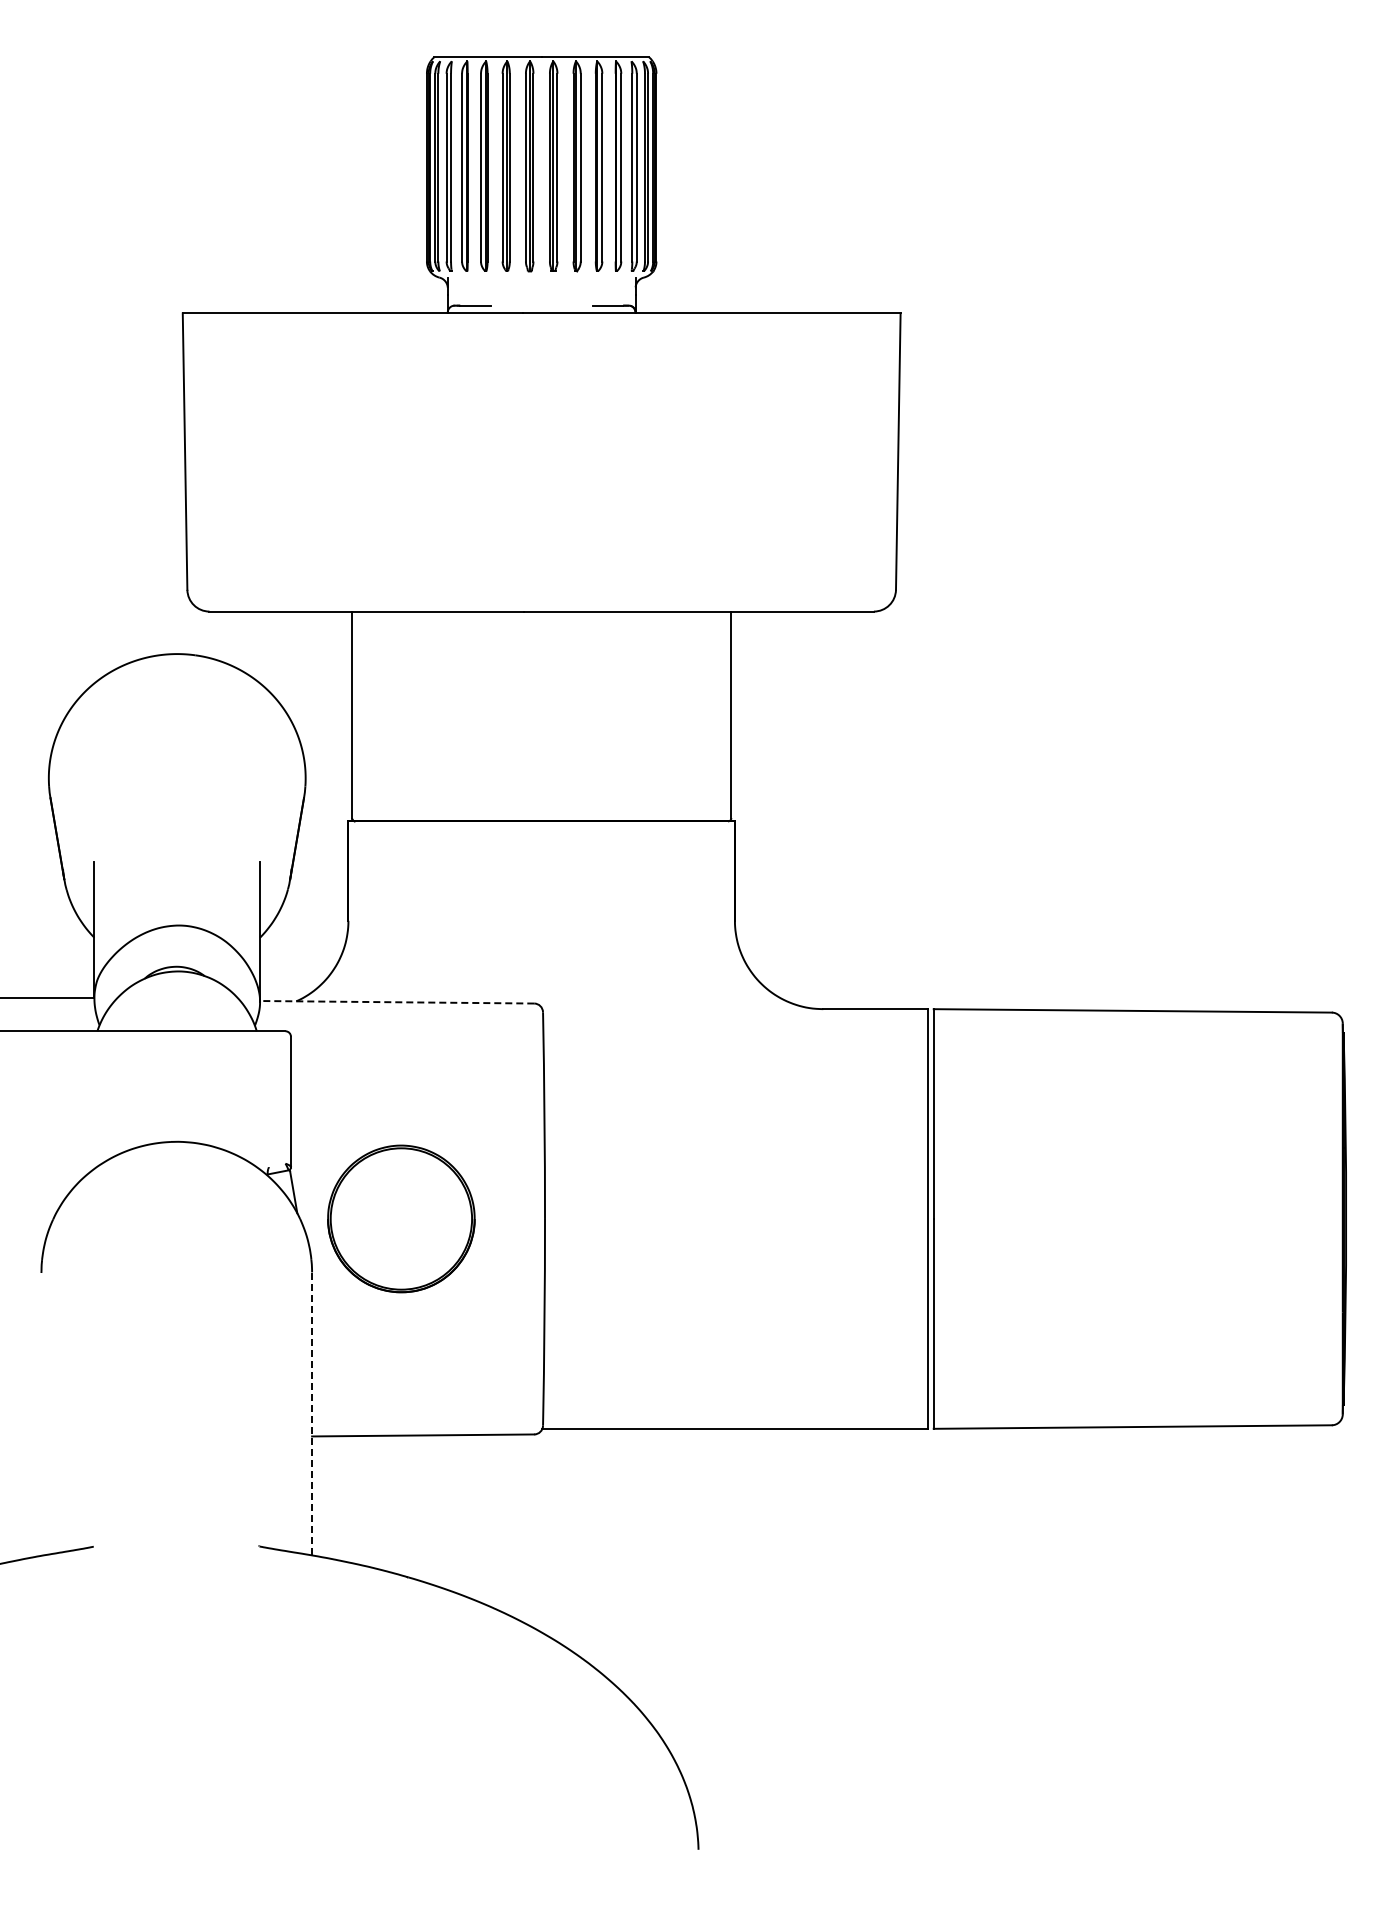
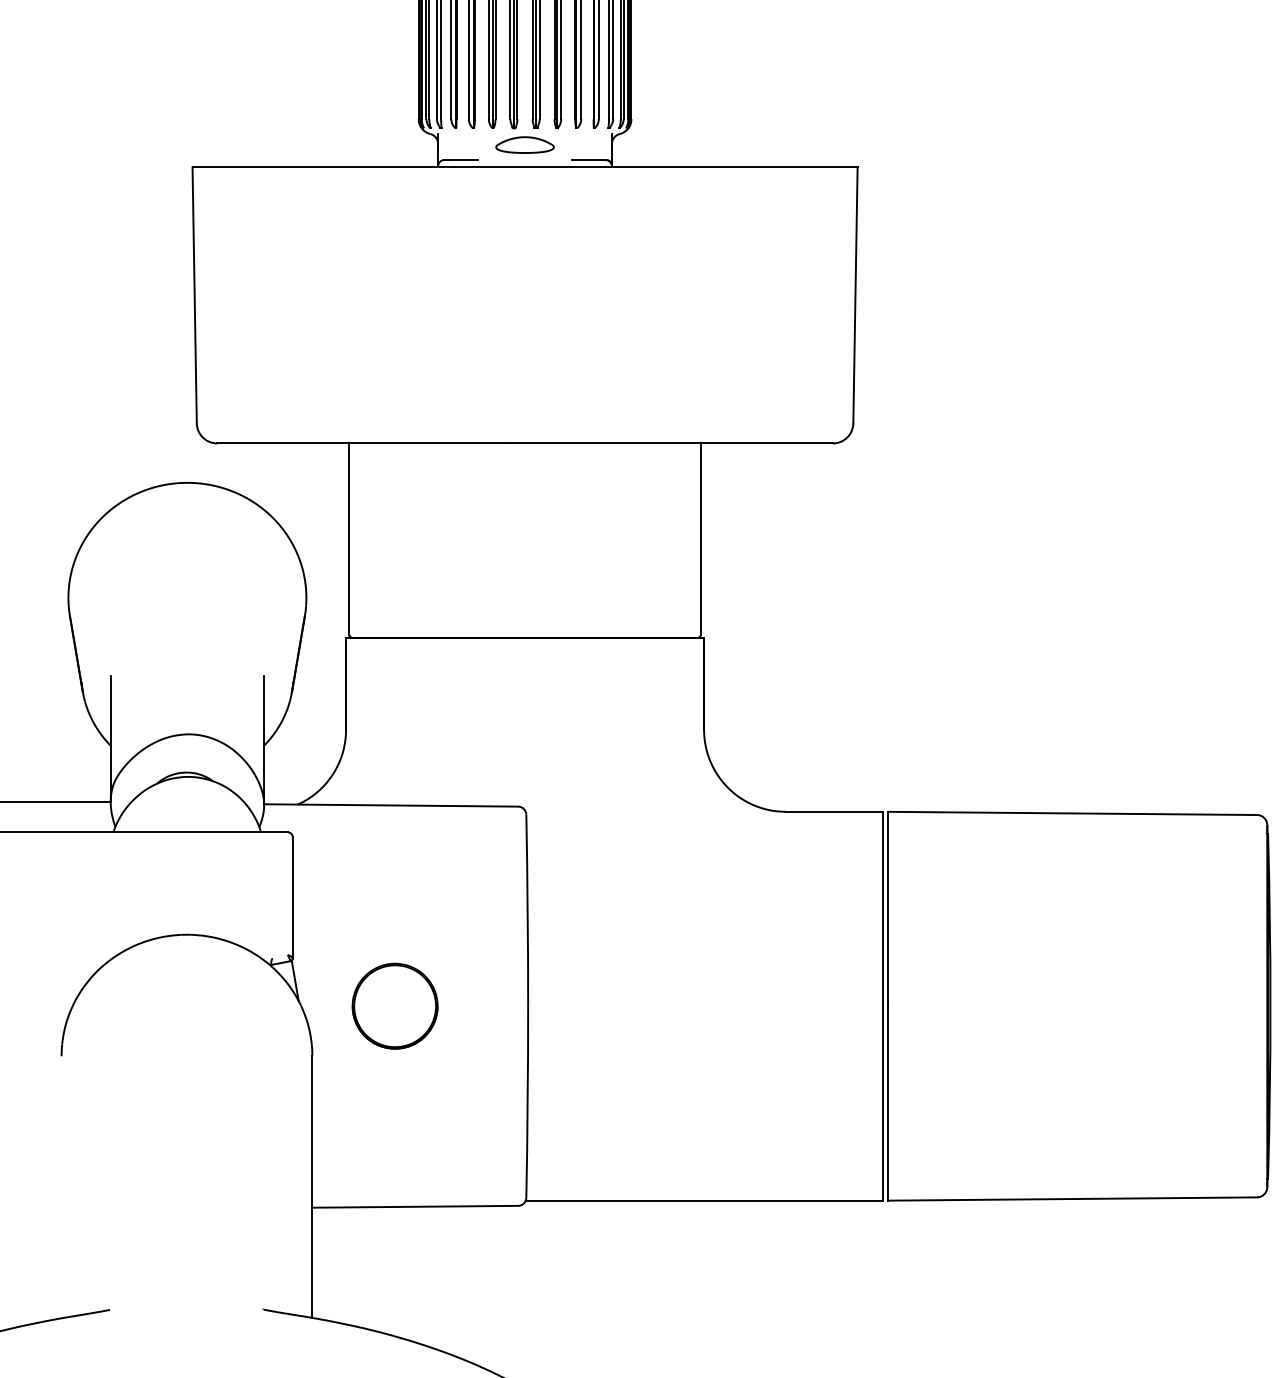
part: (541, 289) -> (524, 145), added
line: (396, 1002) -> (390, 805), dashed -> solid
part: (401, 1218) -> (395, 1005), size x0.62
line: (312, 1413) -> (312, 1186), dashed -> solid

